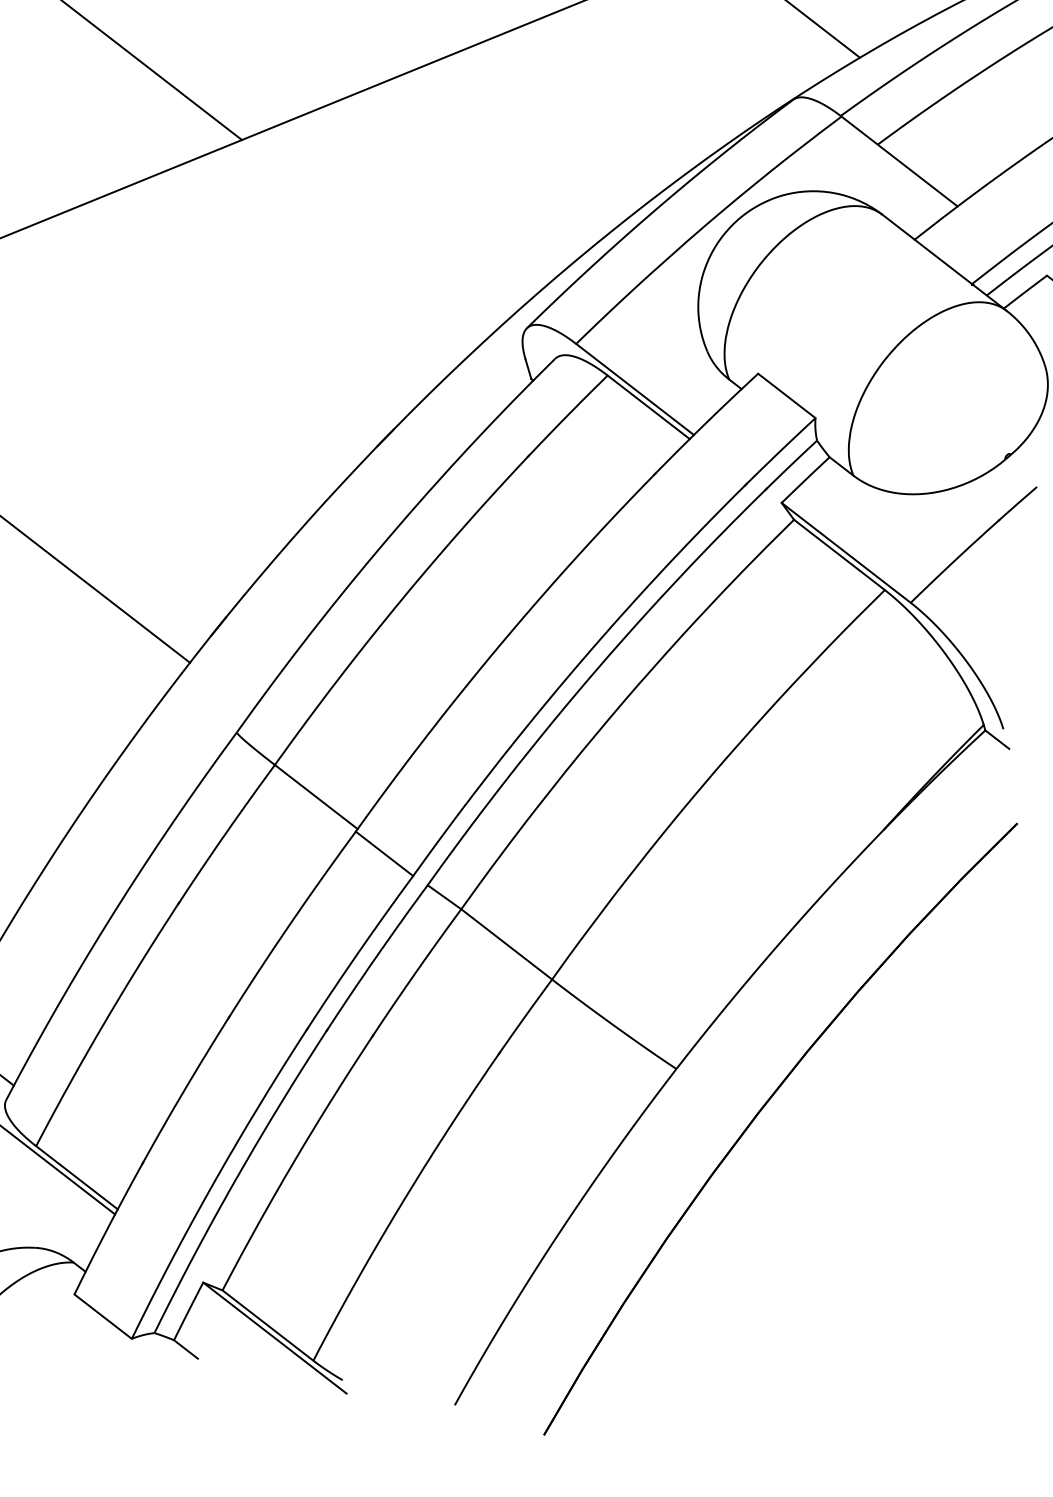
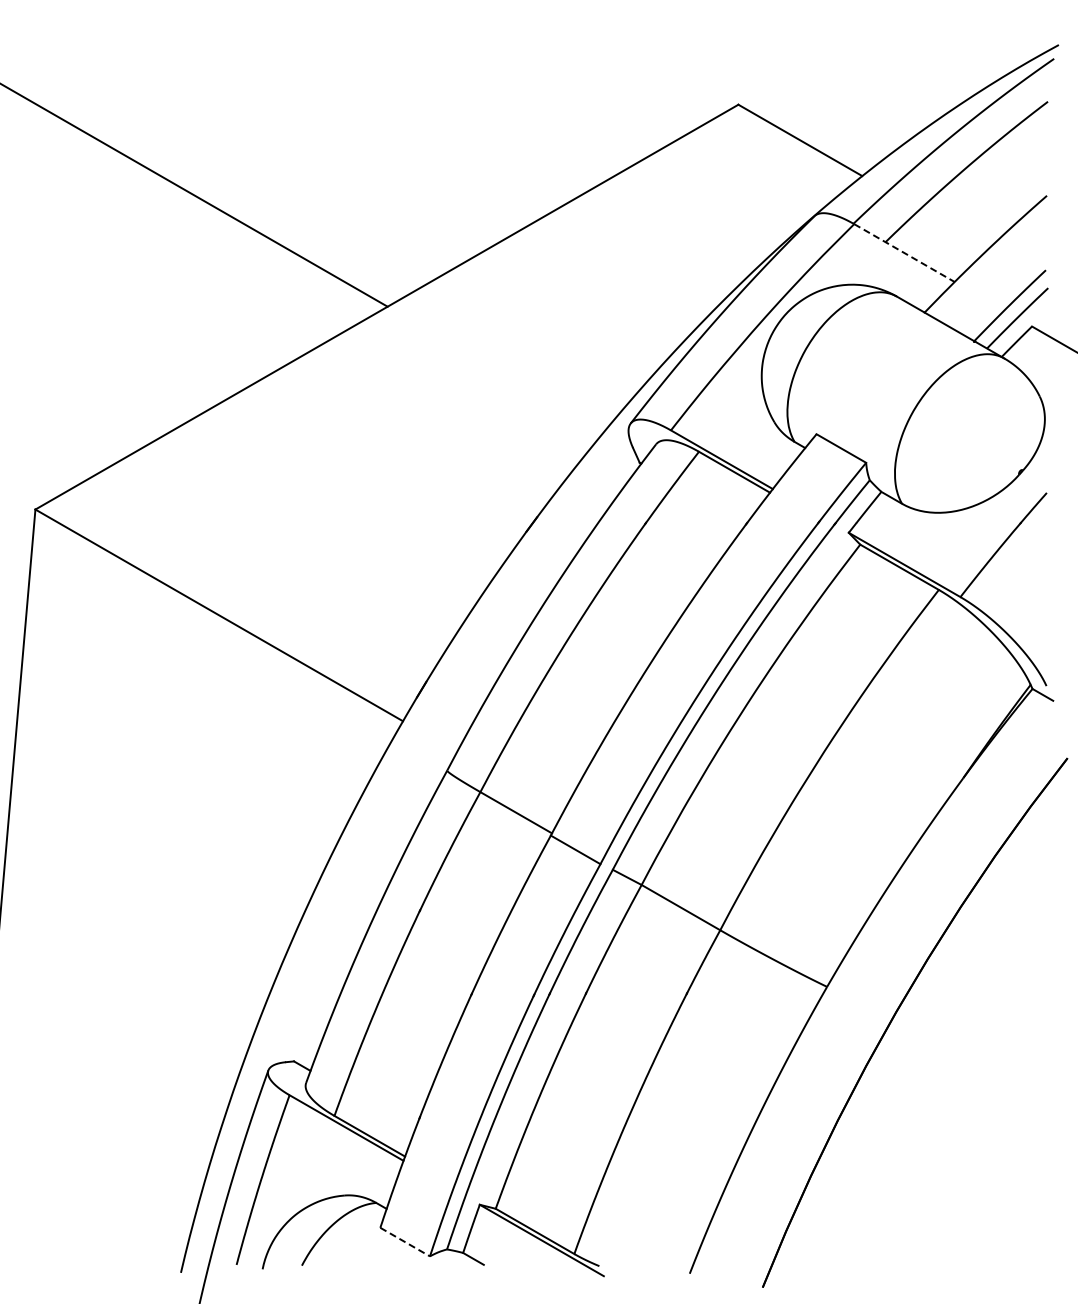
line: (899, 162) -> (904, 253), solid -> dashed
line: (103, 1317) -> (405, 1242), solid -> dashed

